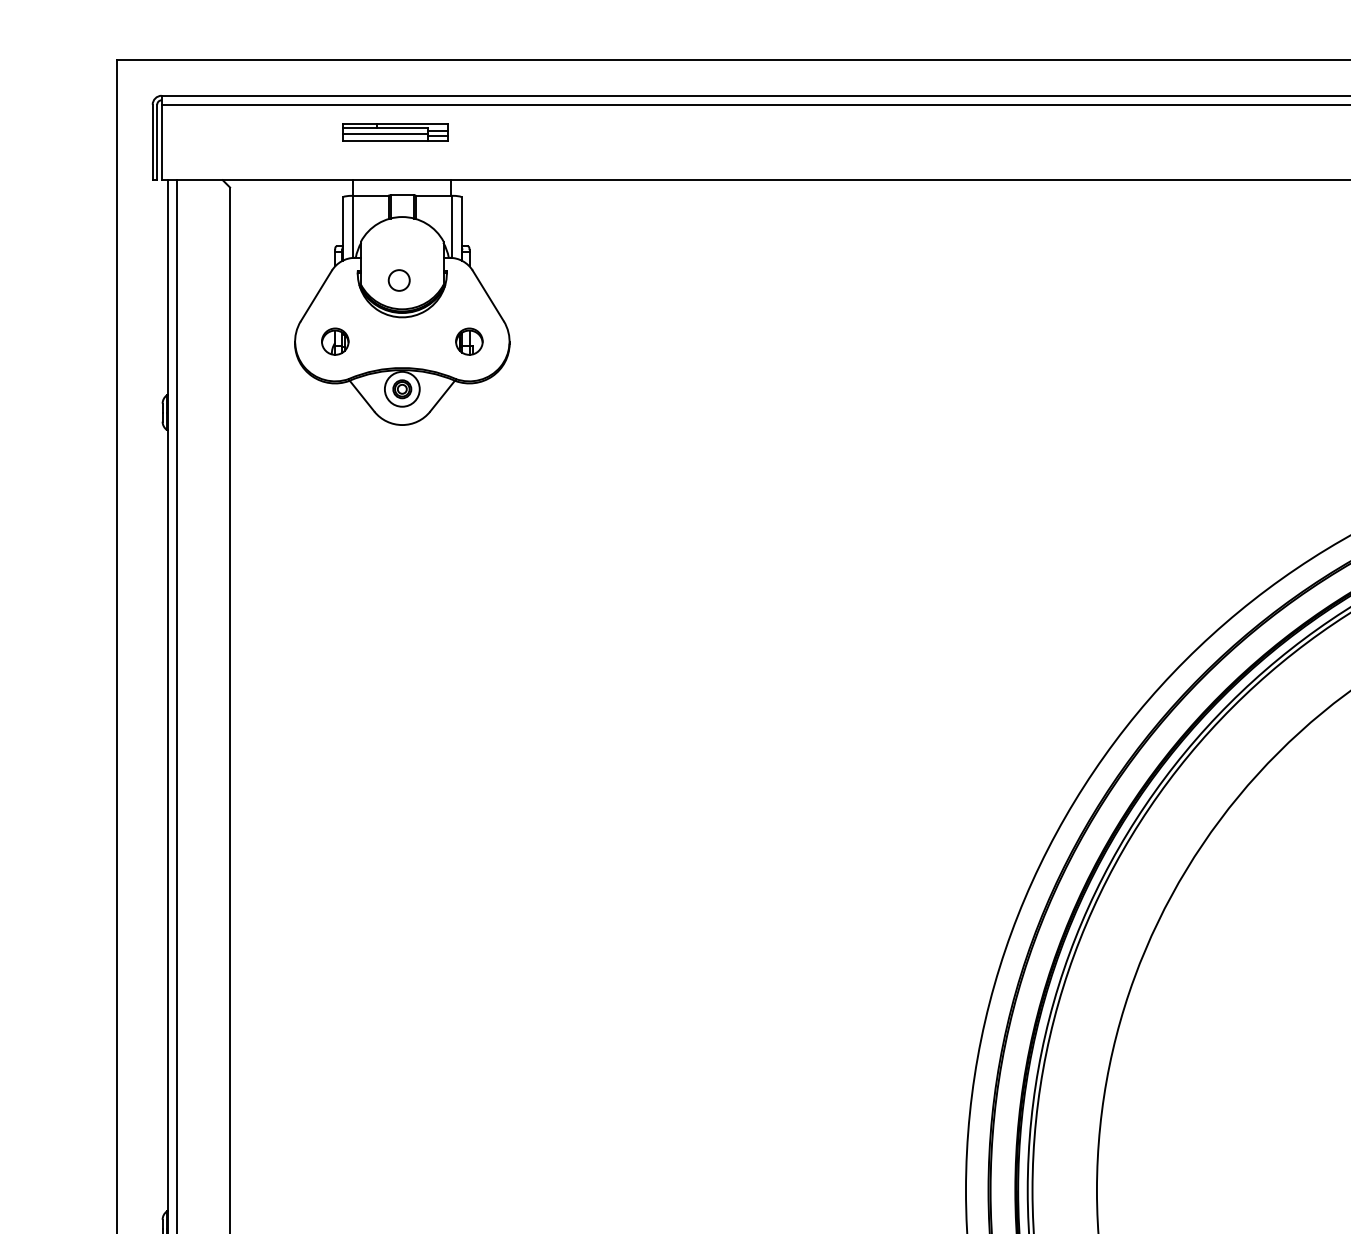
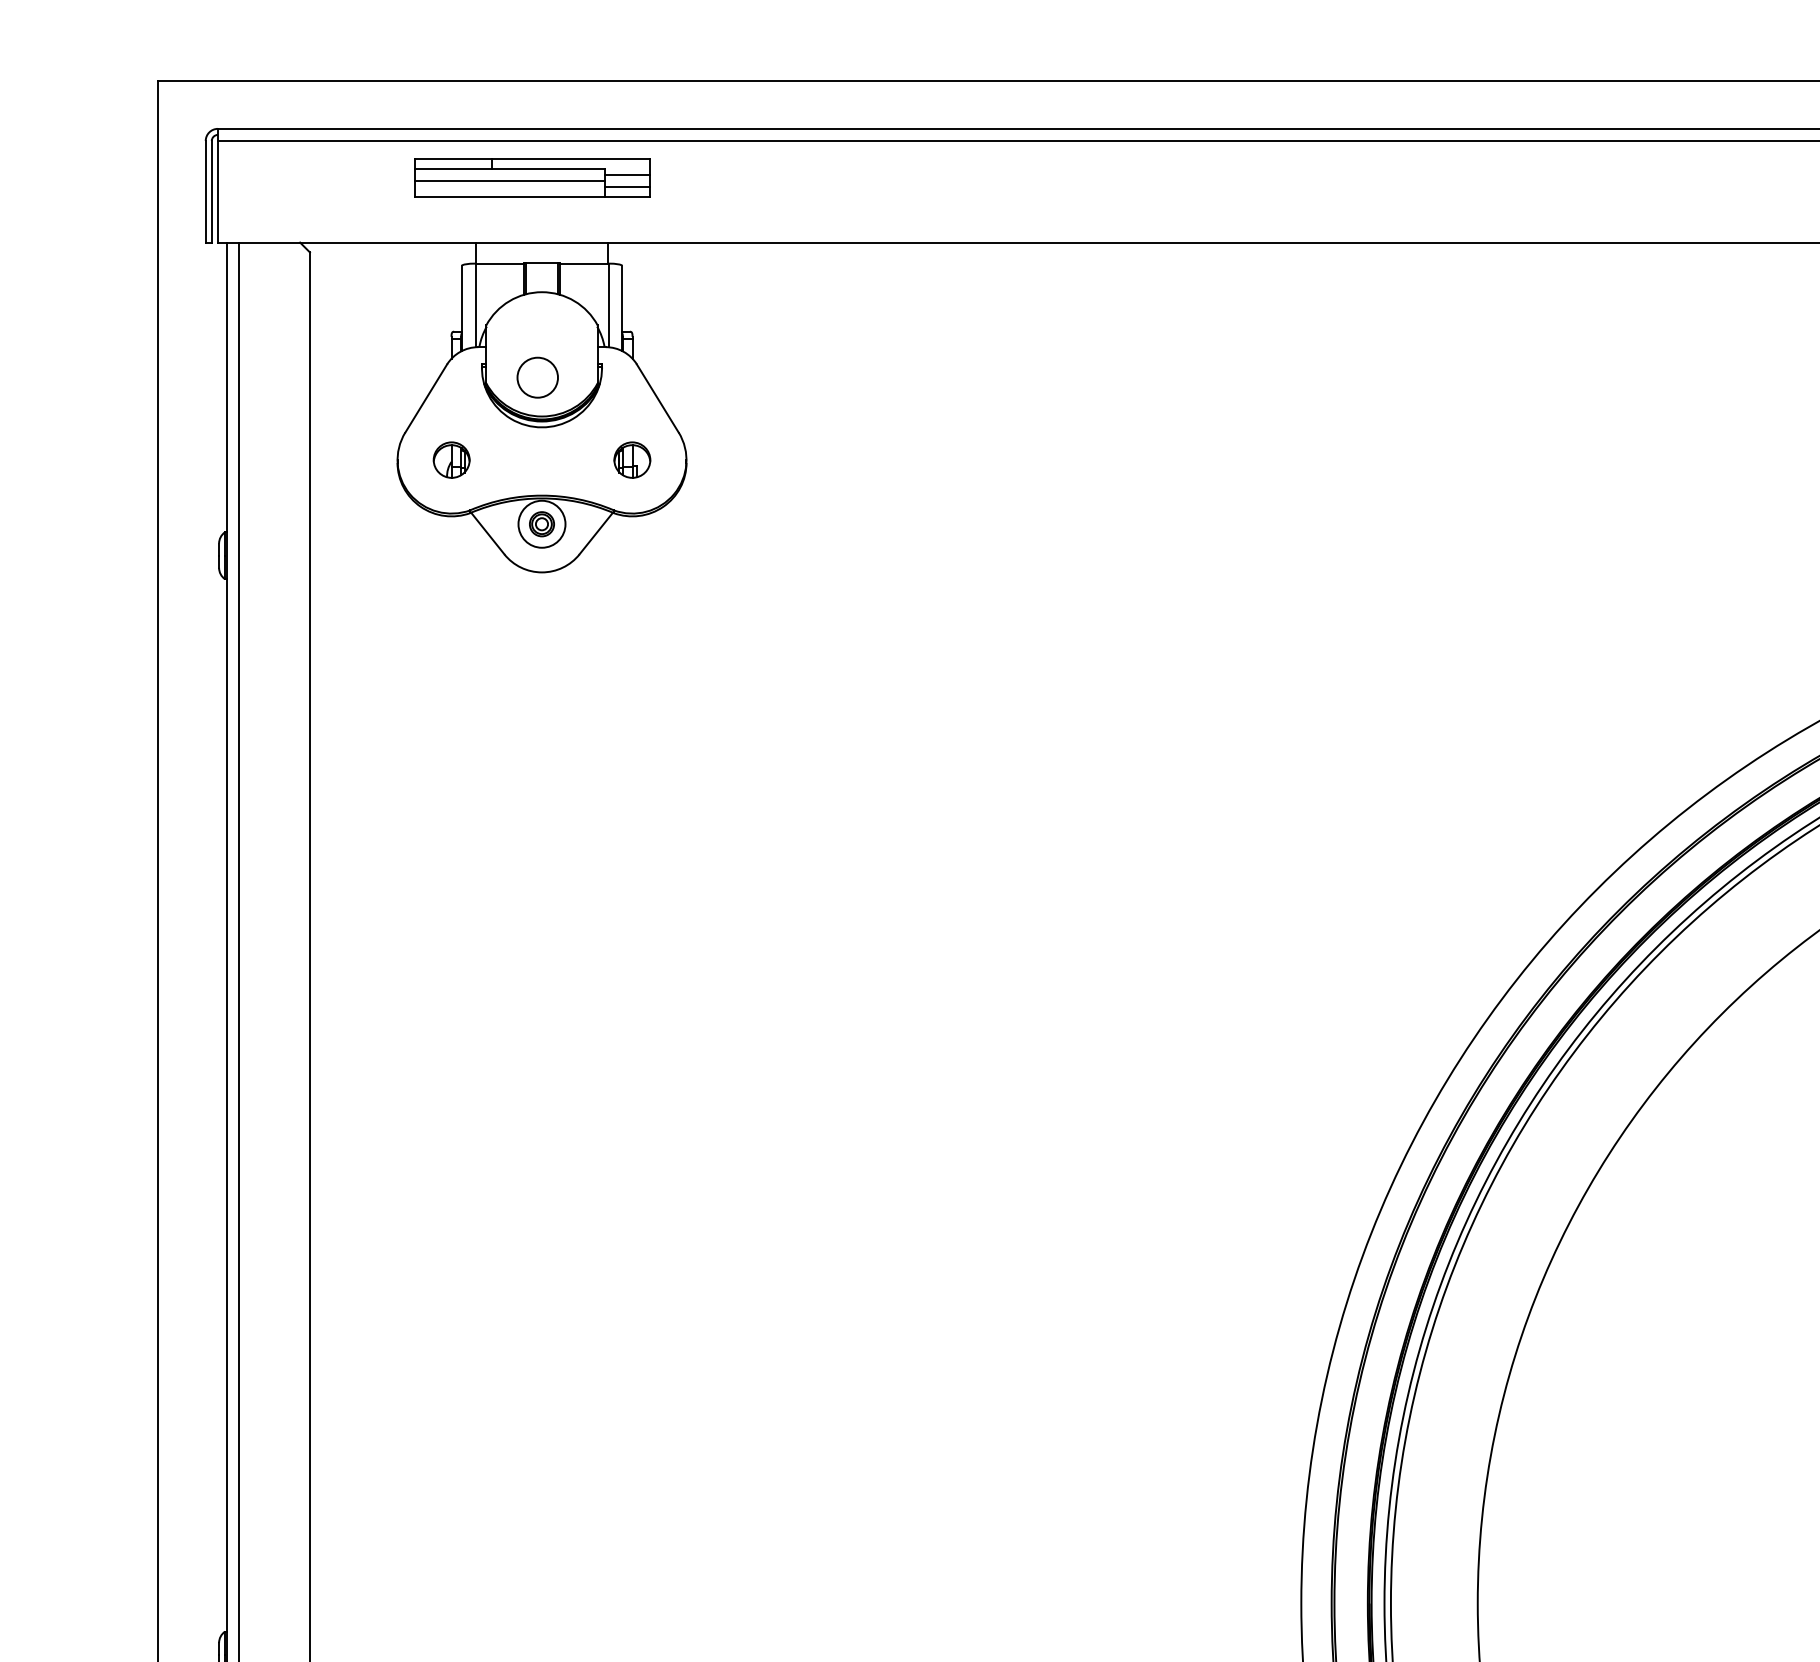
part: (395, 131) -> (532, 176), size x1.67
part: (399, 280) -> (538, 377), size x1.43

